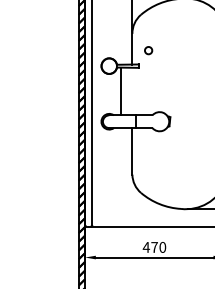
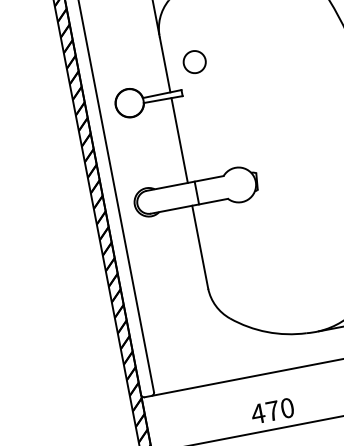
circle: (148, 50) -> (194, 61), size x1.67
line: (121, 91) -> (179, 140), moved

